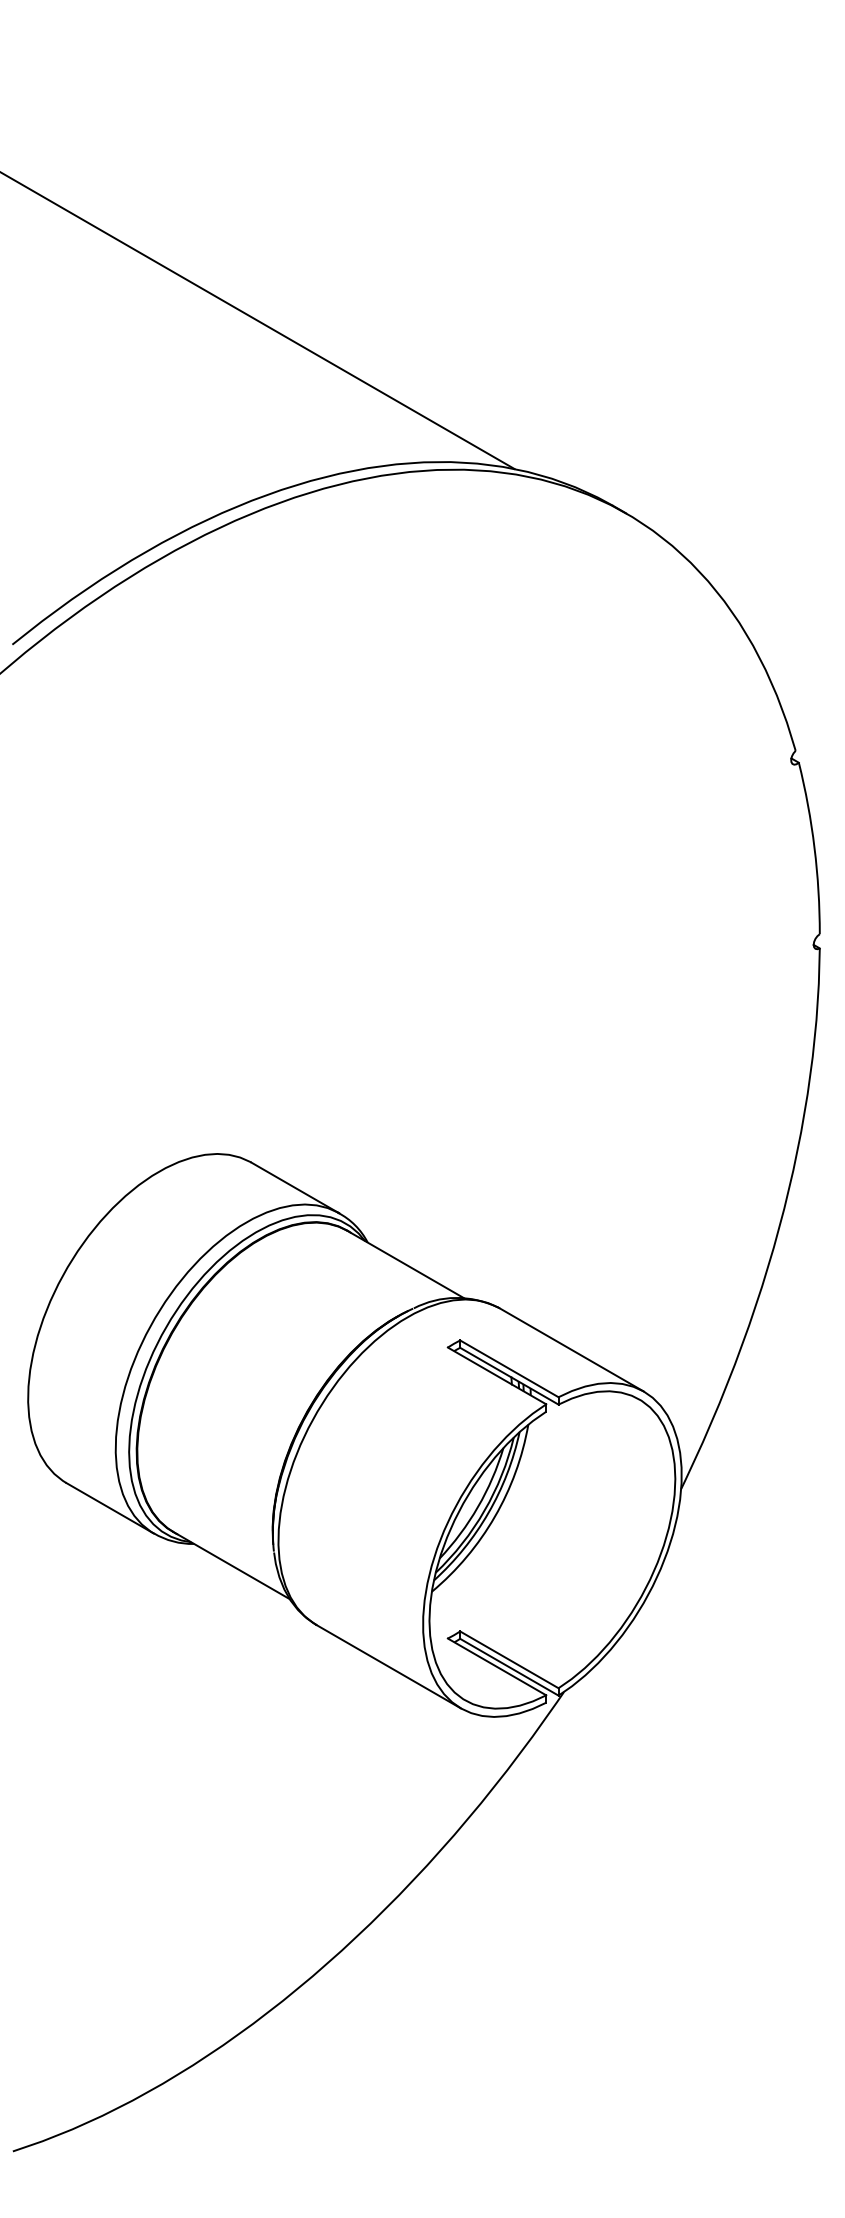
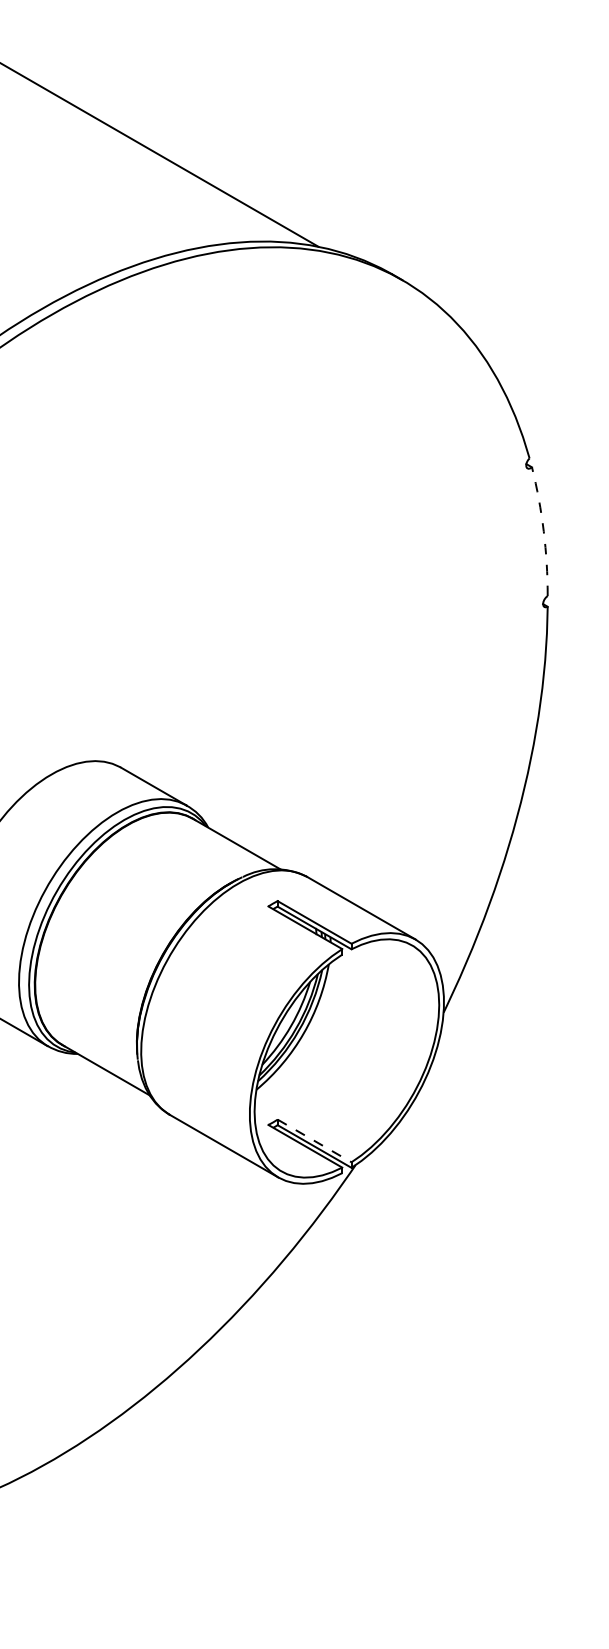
arc: (814, 847) -> (543, 530), solid -> dashed
line: (509, 1659) -> (314, 1140), solid -> dashed

